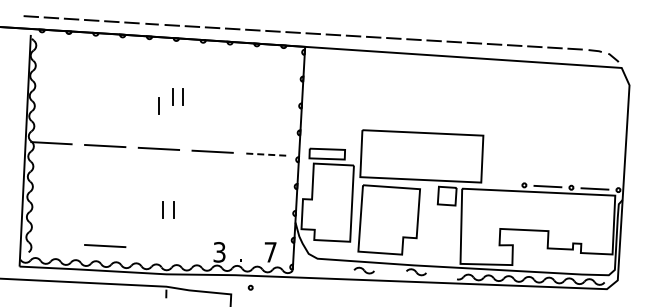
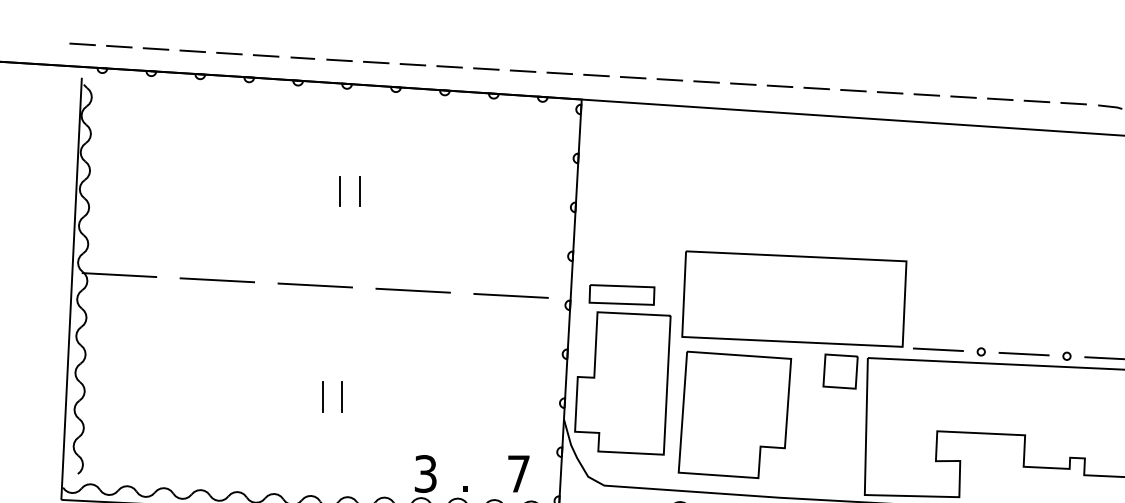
line: (158, 105) -> (314, 206), removed
line: (266, 154) -> (511, 295), dashed -> solid
line: (500, 183) -> (937, 348), added
line: (105, 245) -> (217, 461), removed

